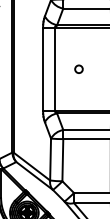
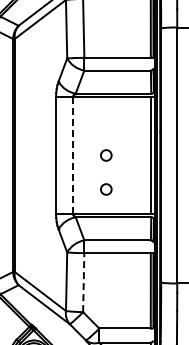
line: (55, 69) -> (73, 155), solid -> dashed
circle: (79, 93) -> (106, 189), added
line: (62, 160) -> (83, 282), solid -> dashed

